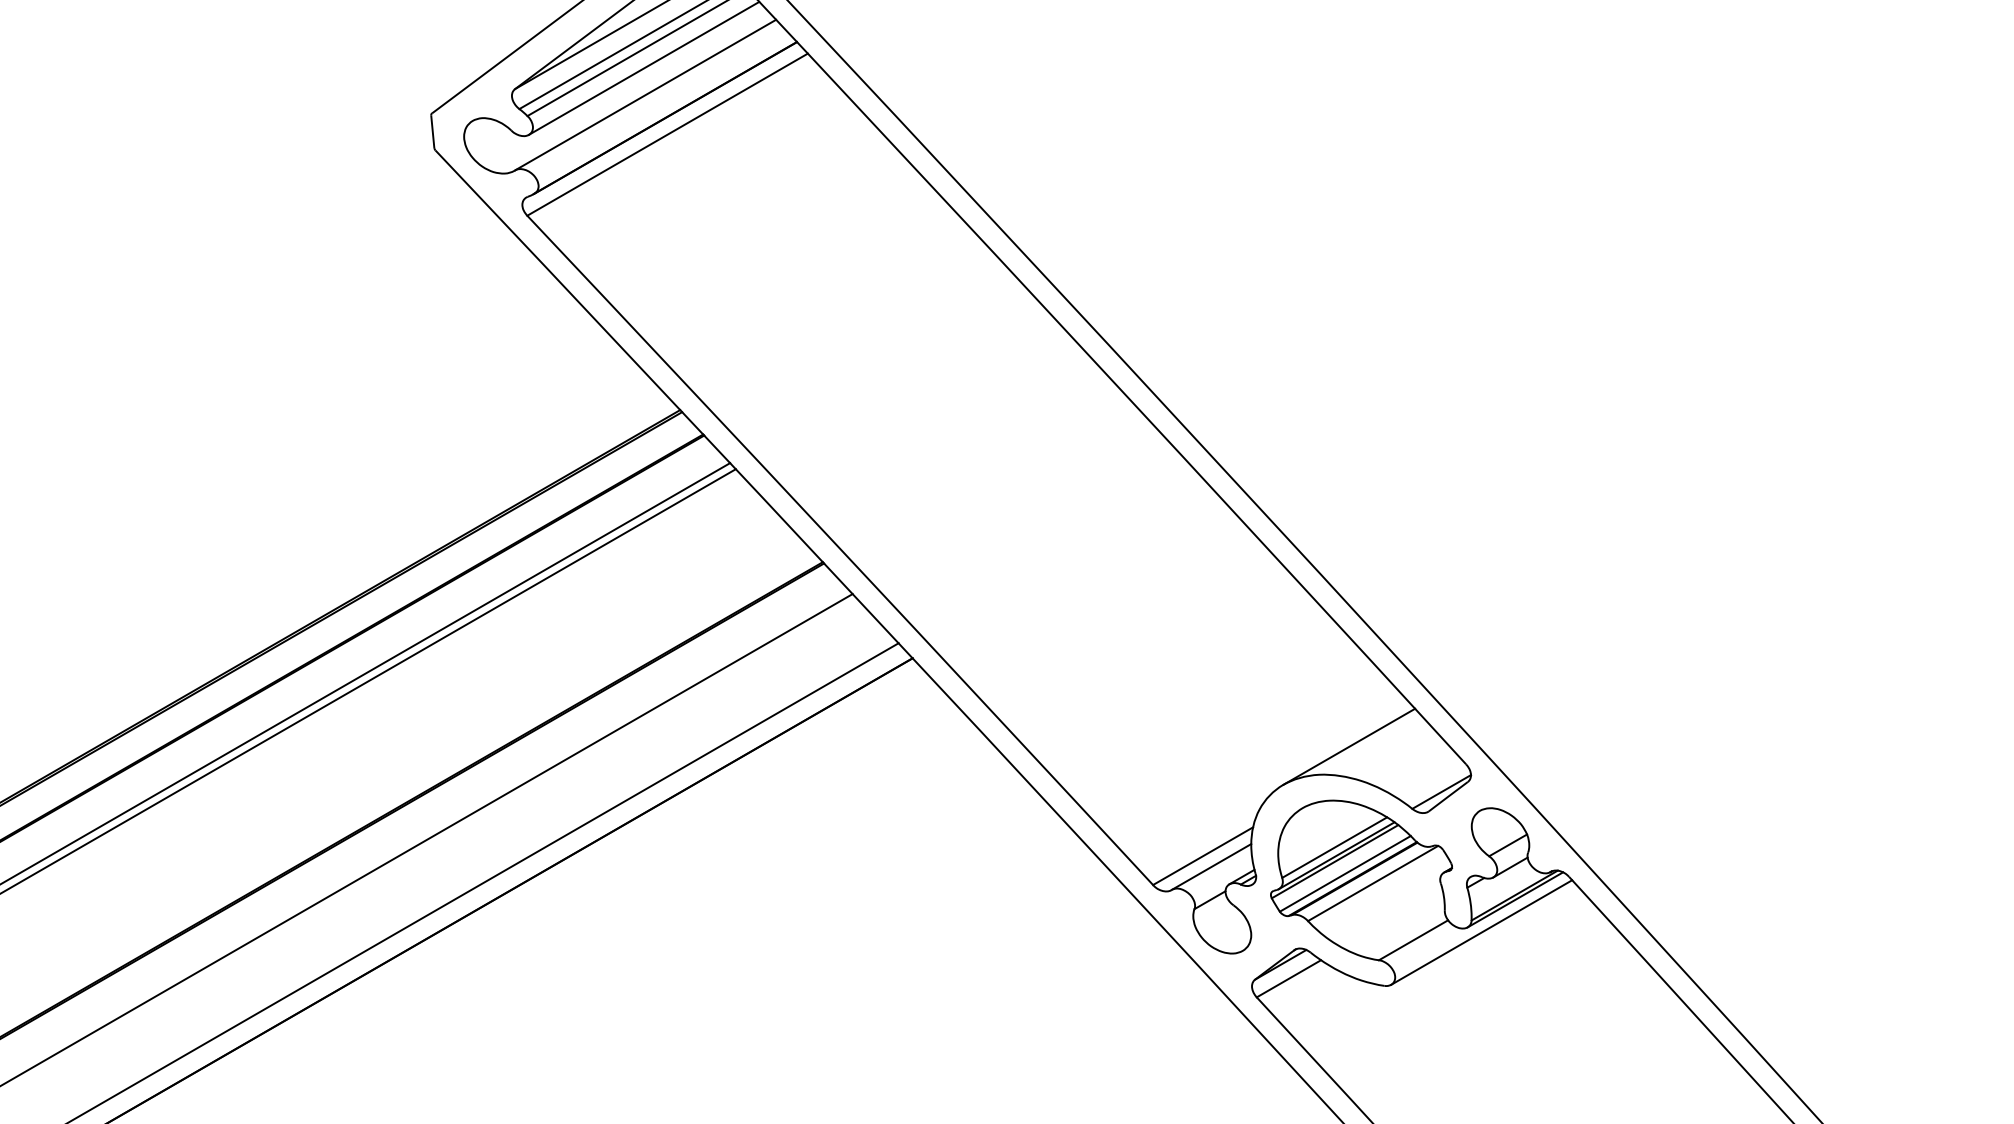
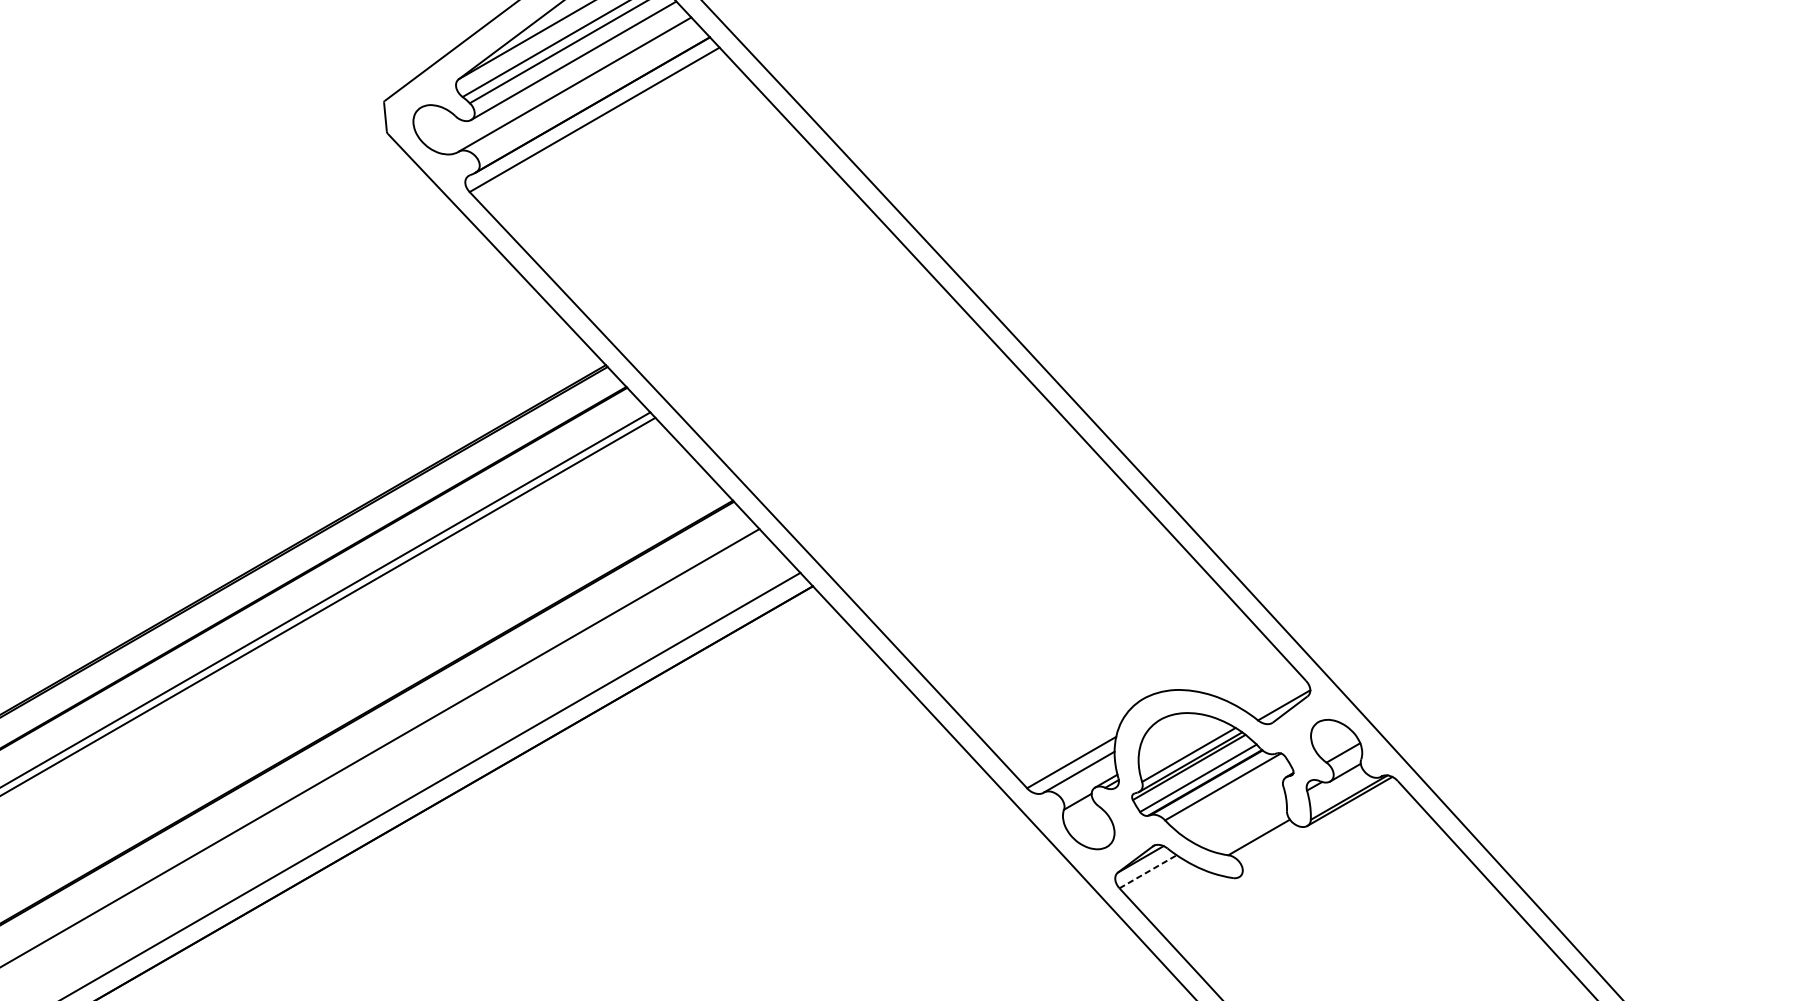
line: (1349, 746) -> (1202, 664), removed
line: (1481, 932) -> (1319, 830), removed
line: (1289, 978) -> (1148, 871), solid -> dashed

